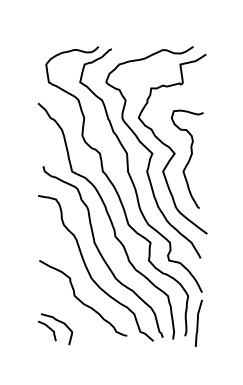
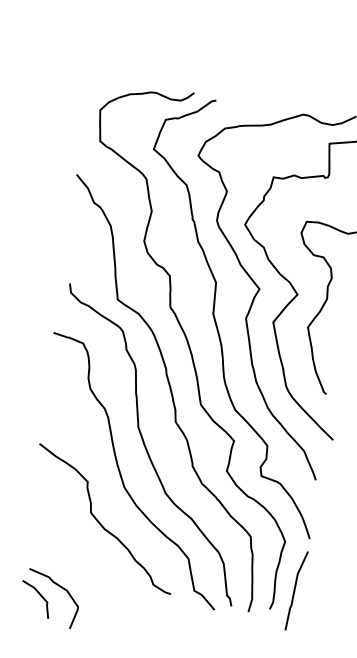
part: (55, 329) -> (50, 598), moved

